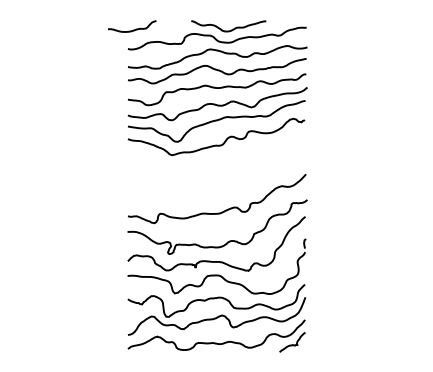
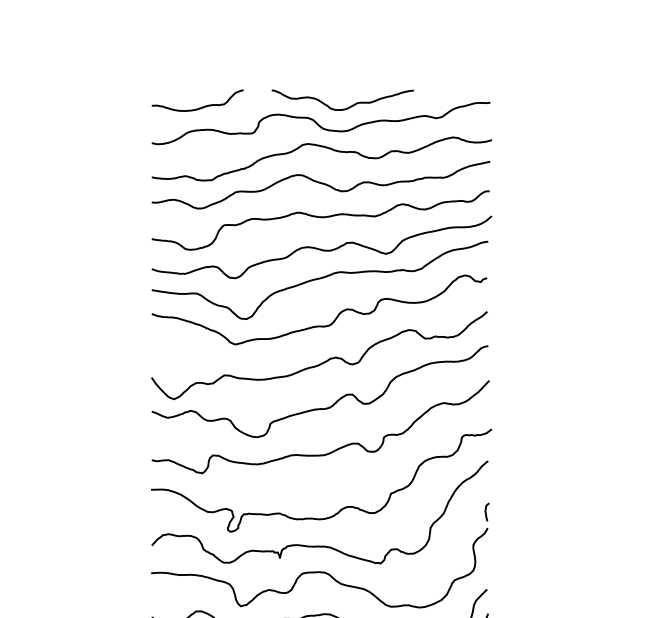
curve: (133, 29) -> (200, 106), moved
part: (216, 171) -> (319, 375), added

